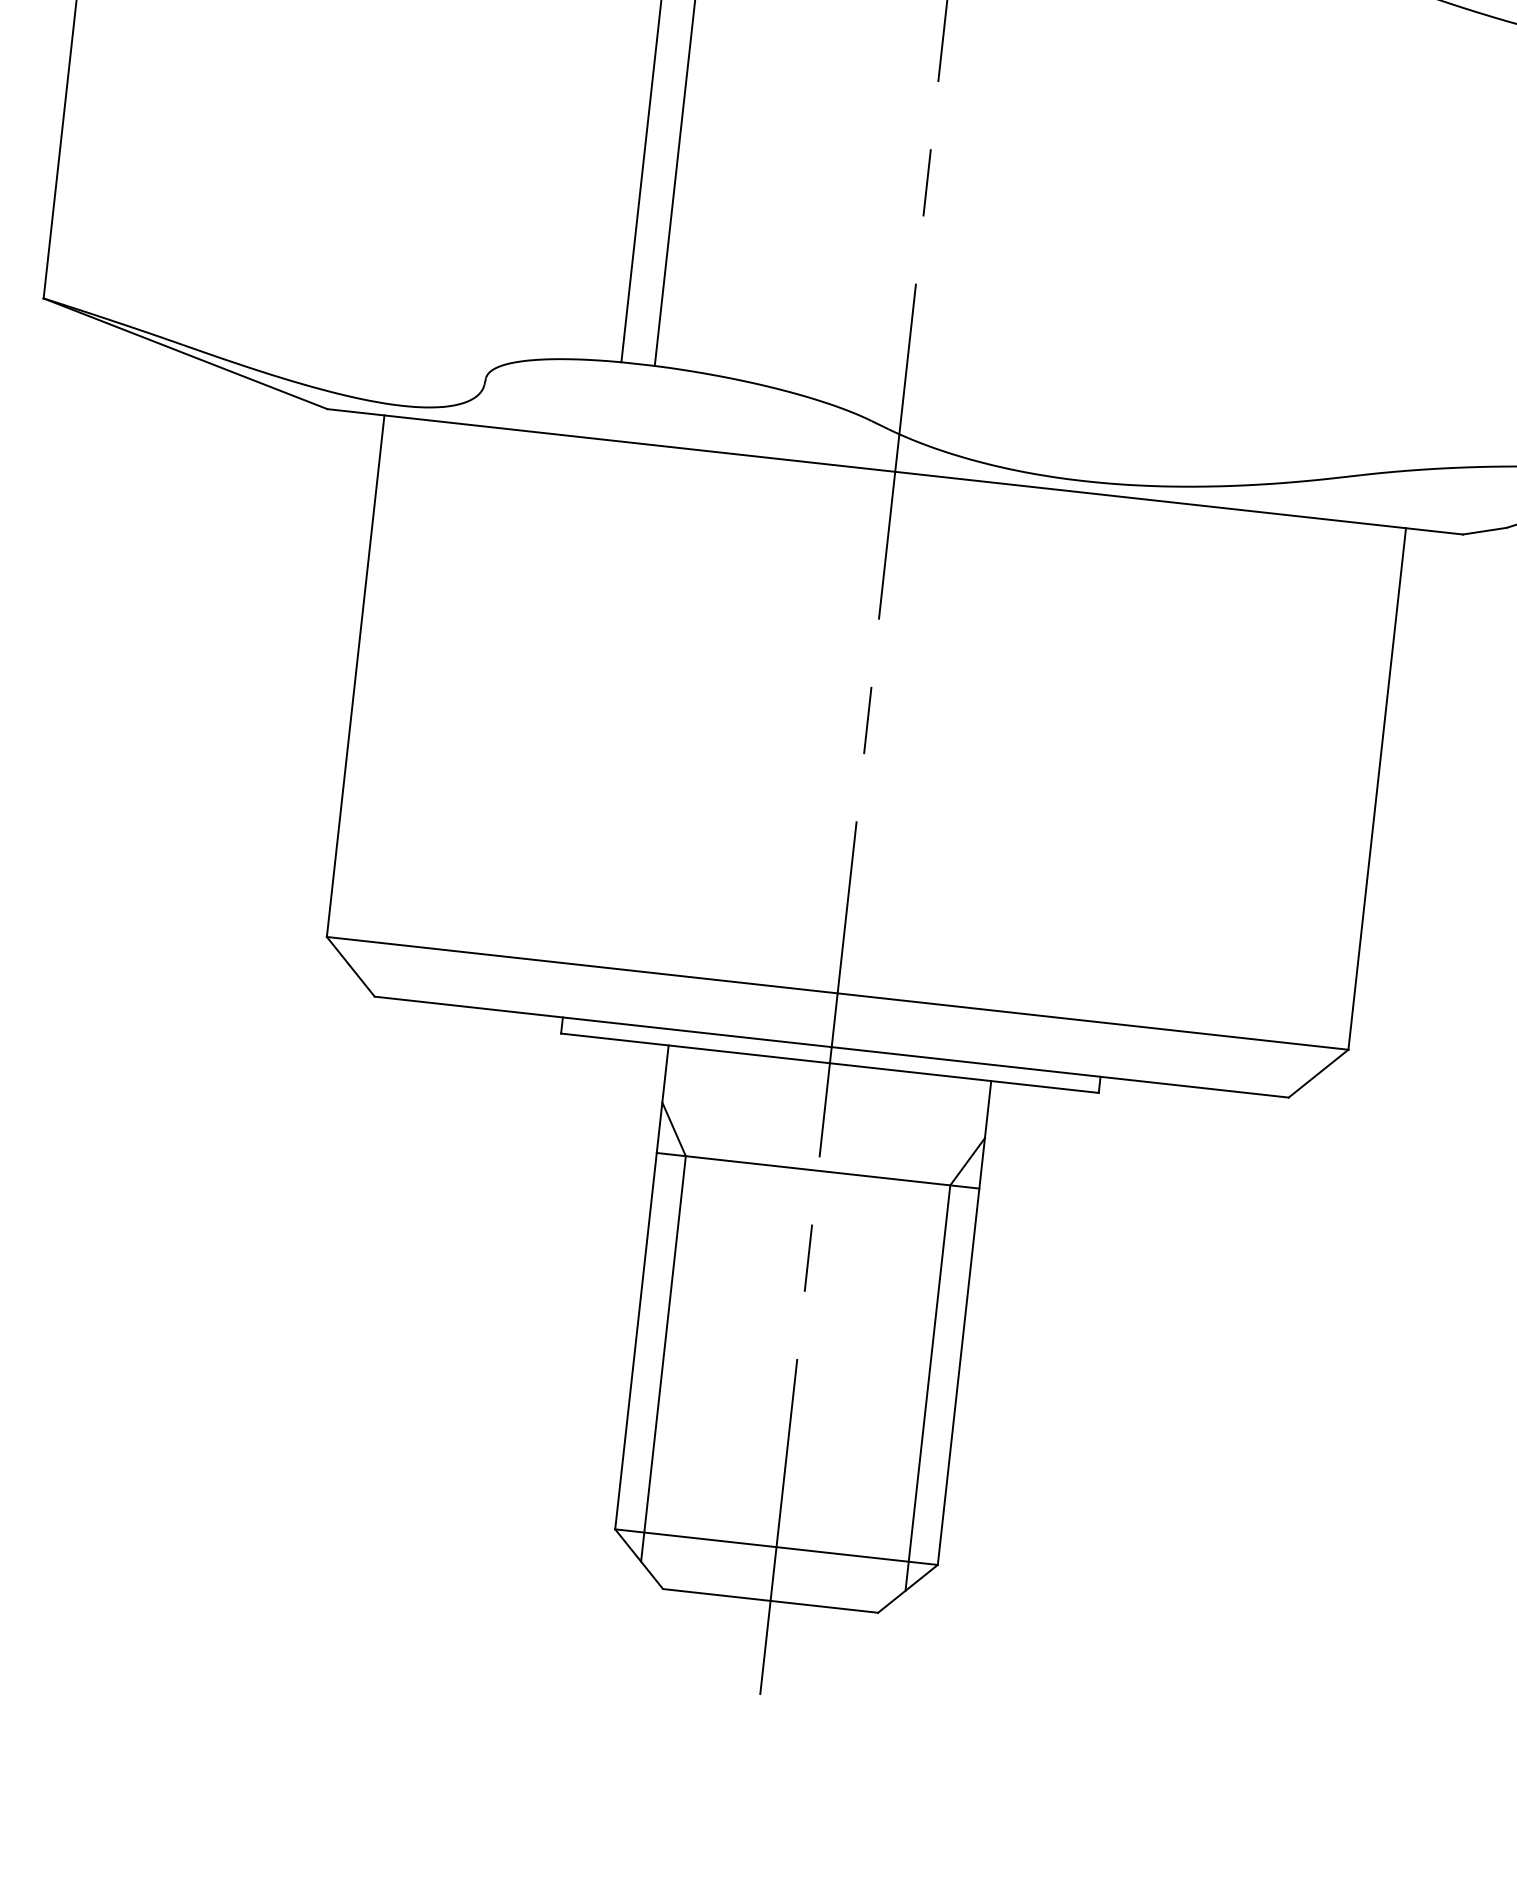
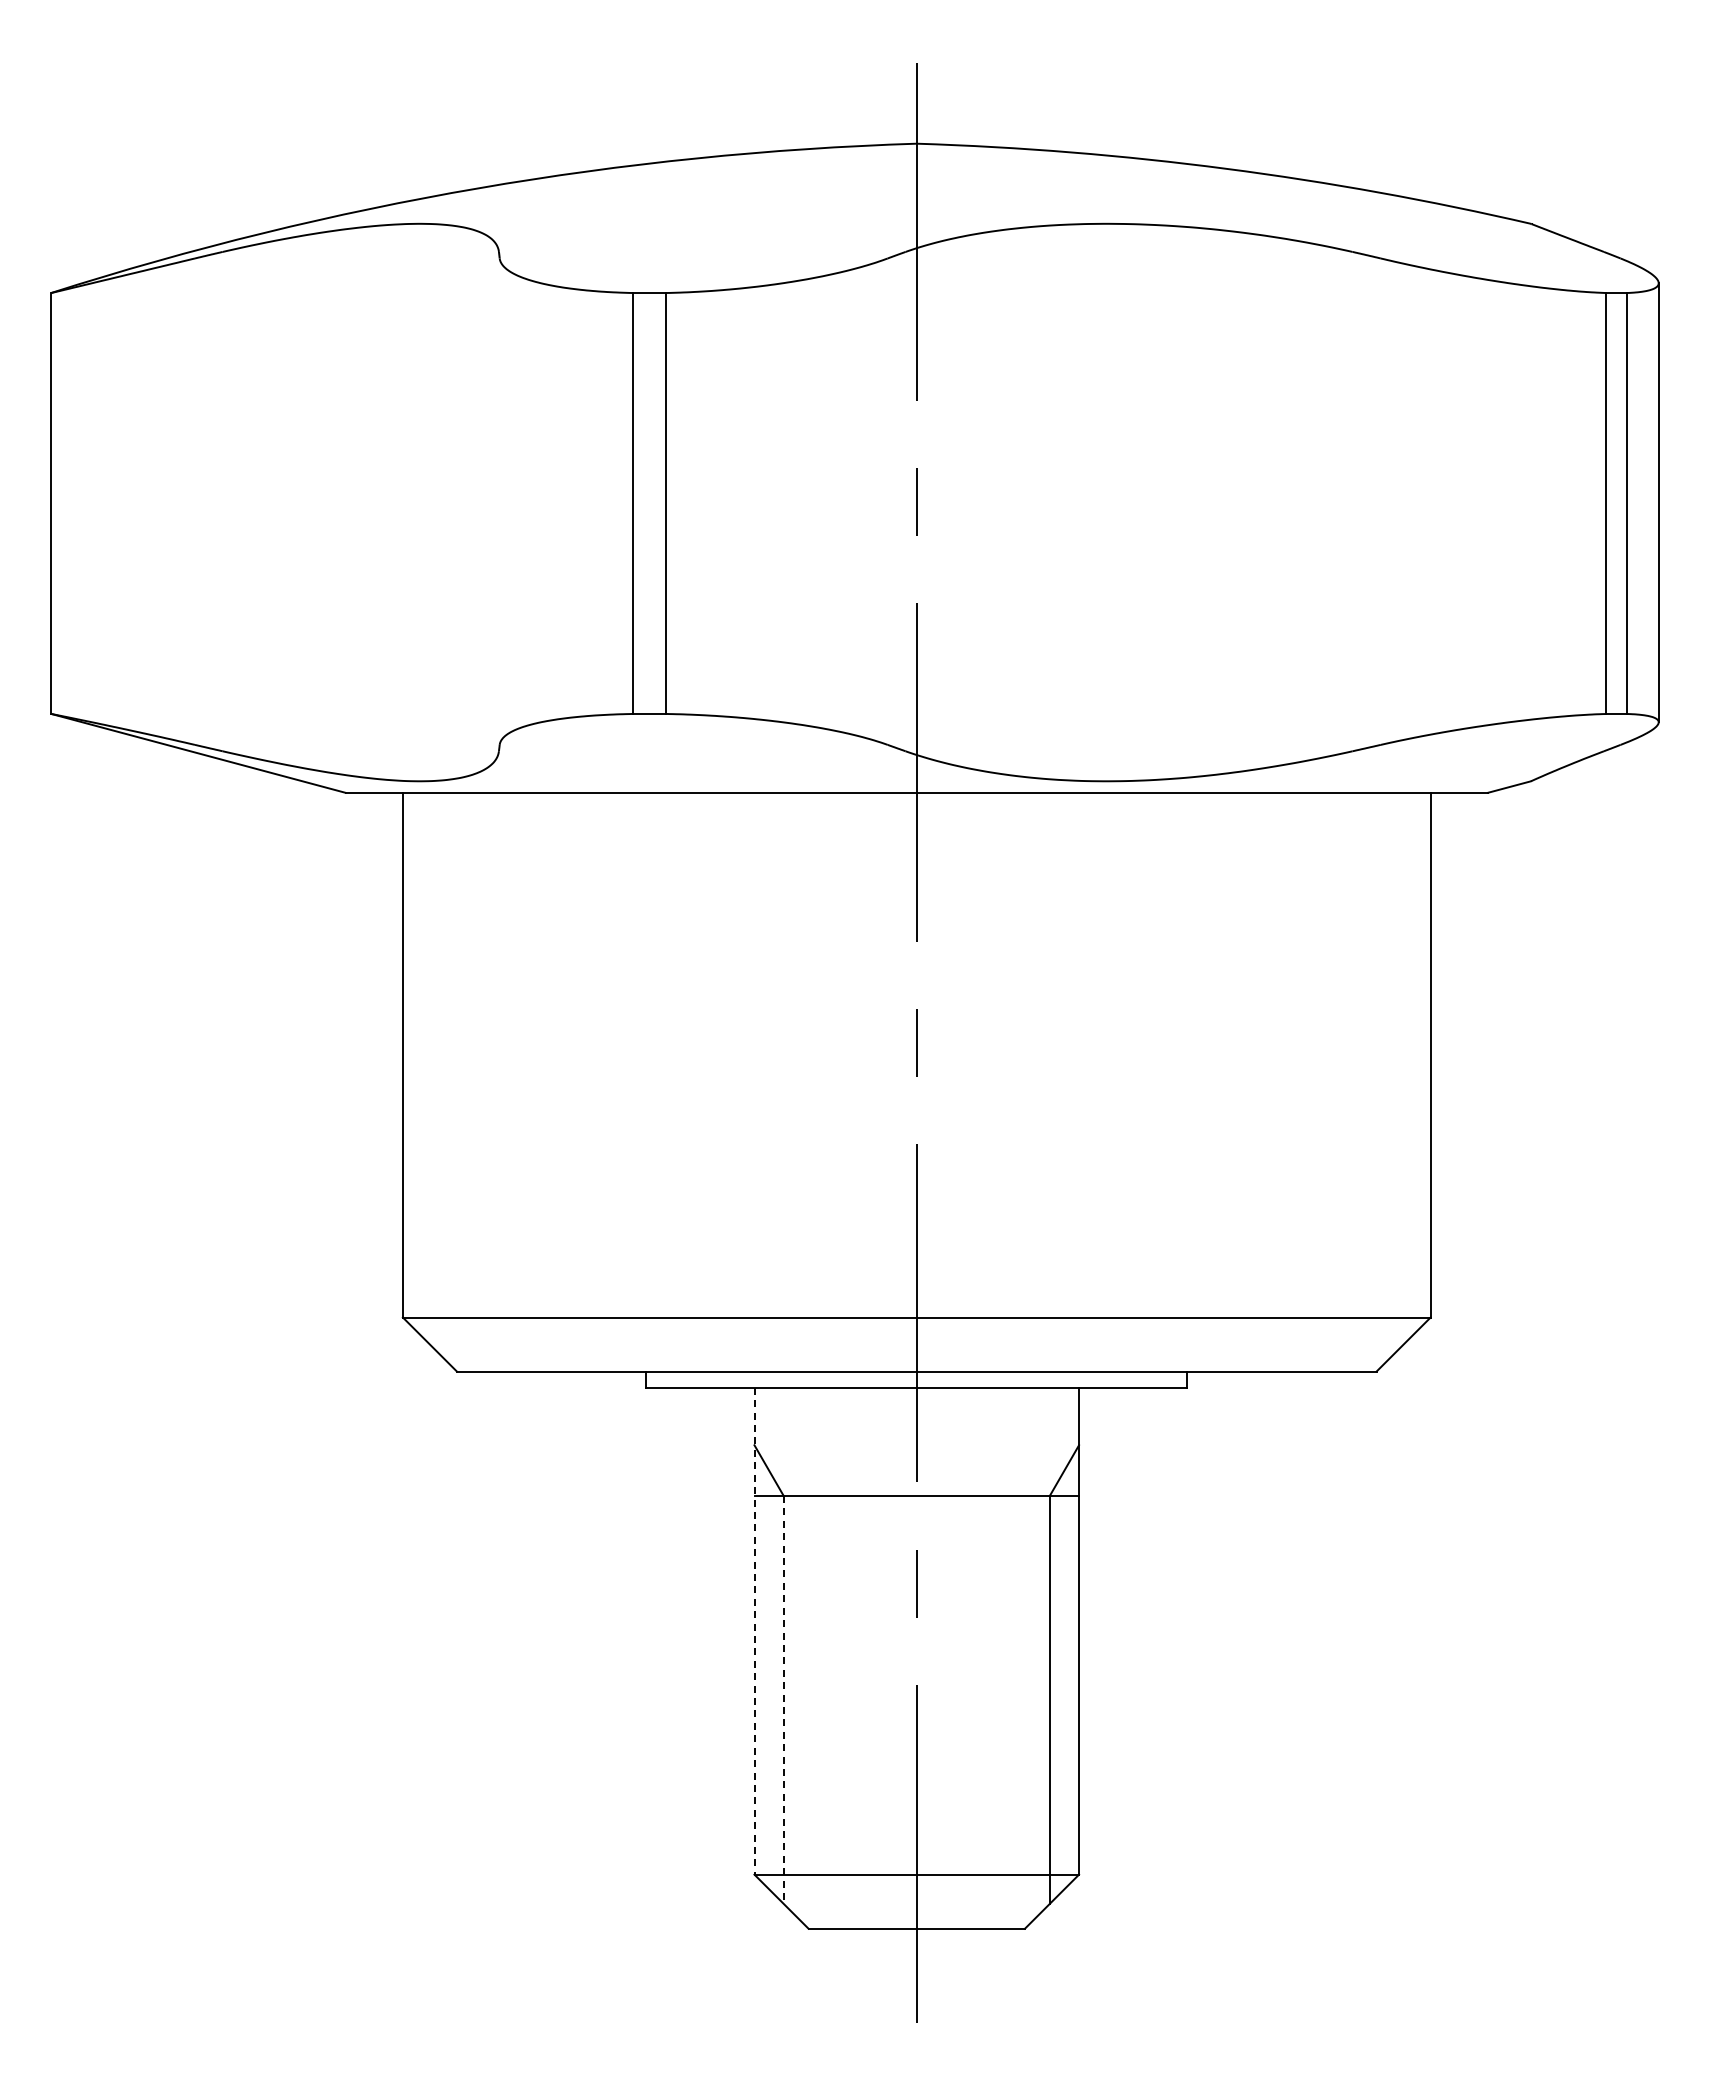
line: (641, 1287) -> (754, 1631), solid -> dashed
line: (663, 1358) -> (783, 1699), solid -> dashed

